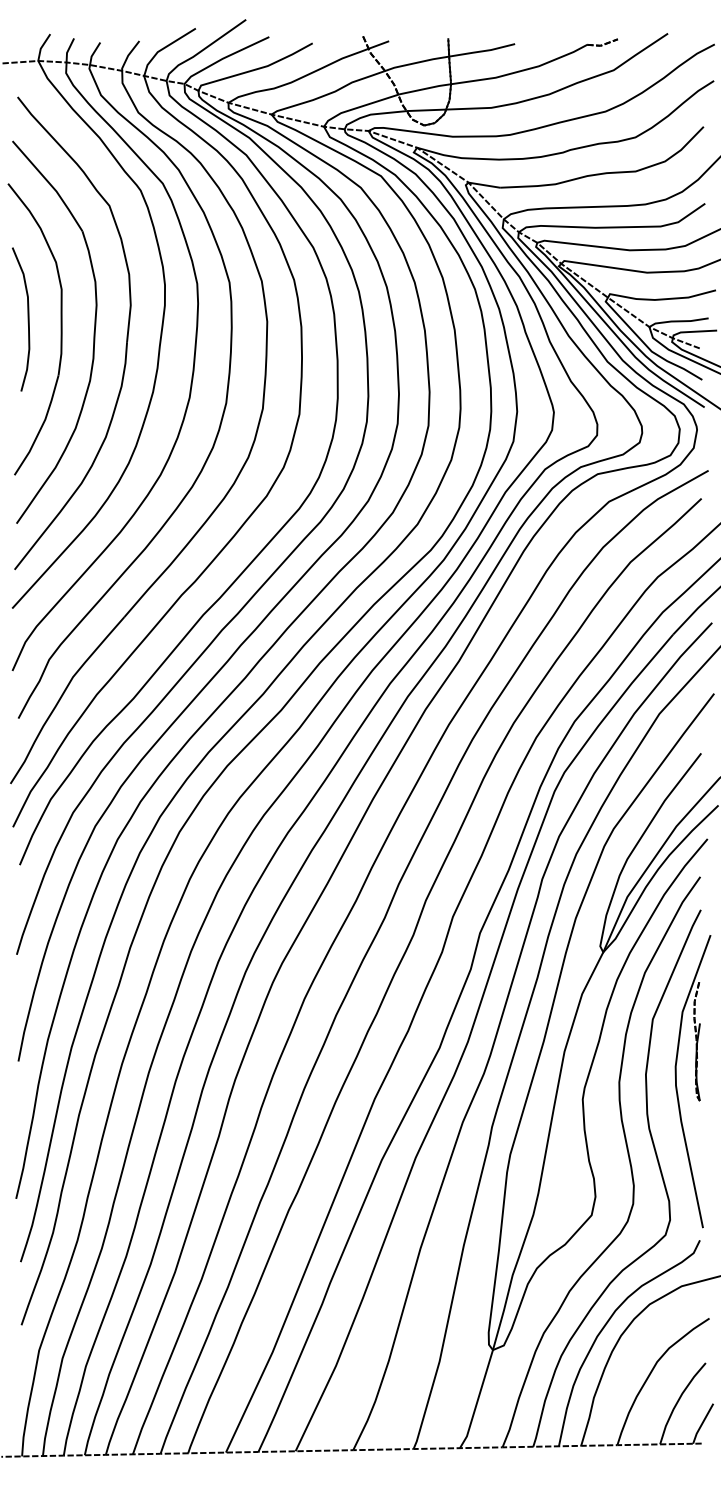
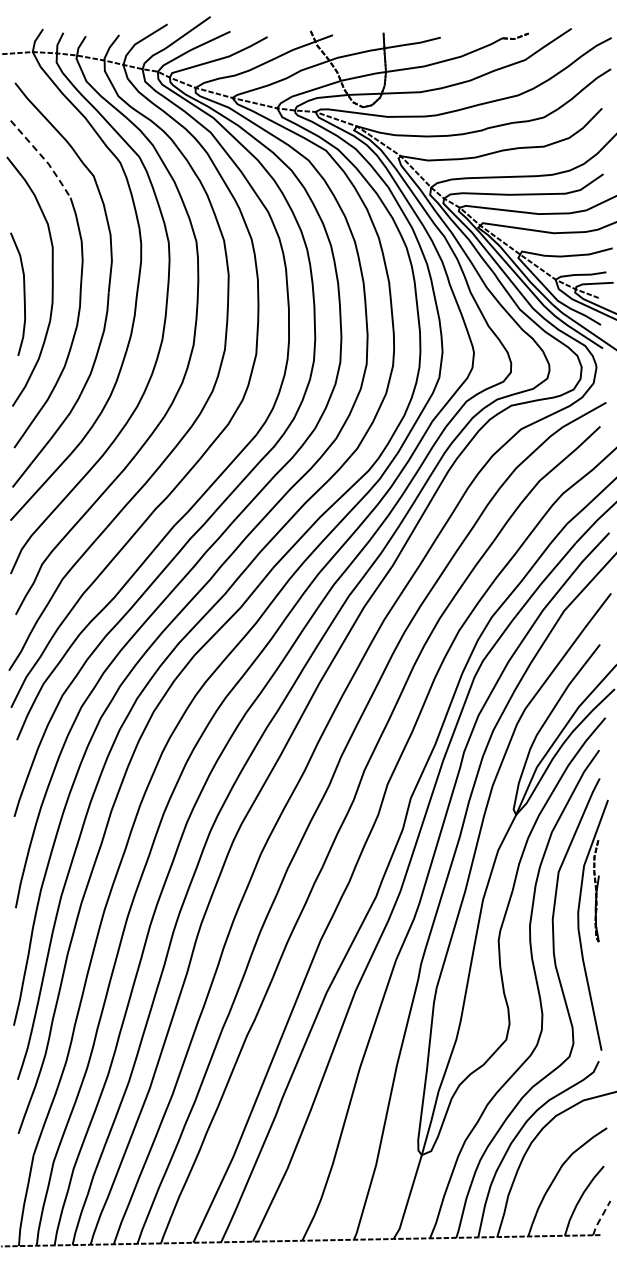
line: (50, 185) -> (43, 158), solid -> dashed
curve: (27, 318) -> (23, 293), moved
line: (701, 1424) -> (600, 1218), solid -> dashed

